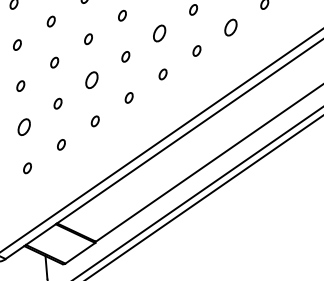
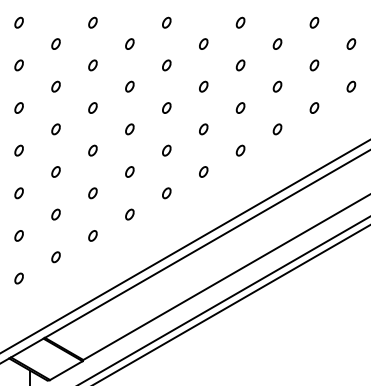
part: (230, 27) -> (240, 150), size x0.62
part: (159, 33) -> (166, 150), size x0.62
part: (91, 80) -> (92, 193), size x0.62
part: (23, 126) -> (18, 235), size x0.62

